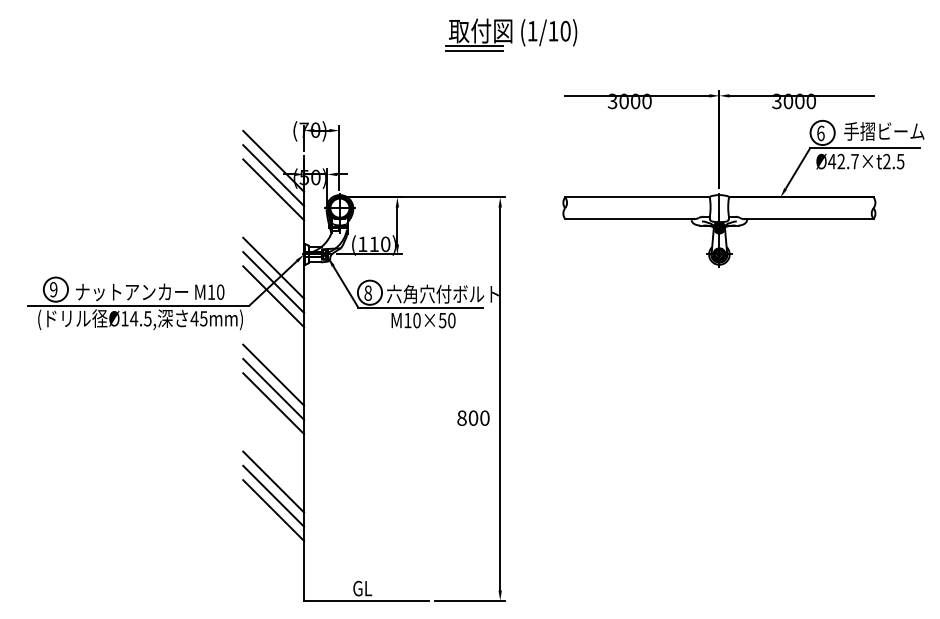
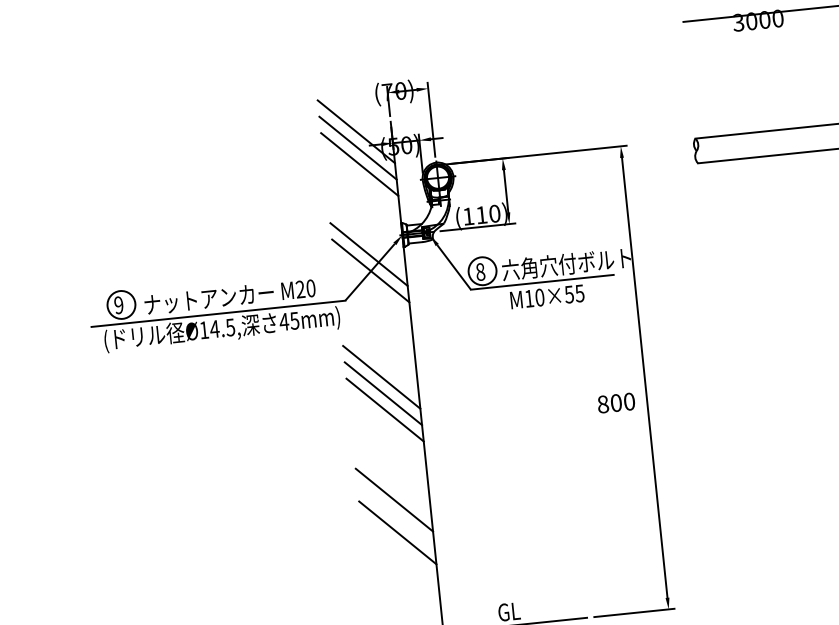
text: (211, 291) -> (300, 288), M10 -> M20
line: (273, 296) -> (372, 287), removed
text: (451, 320) -> (579, 293), M10×50 -> M10×55
line: (273, 495) -> (395, 515), removed

